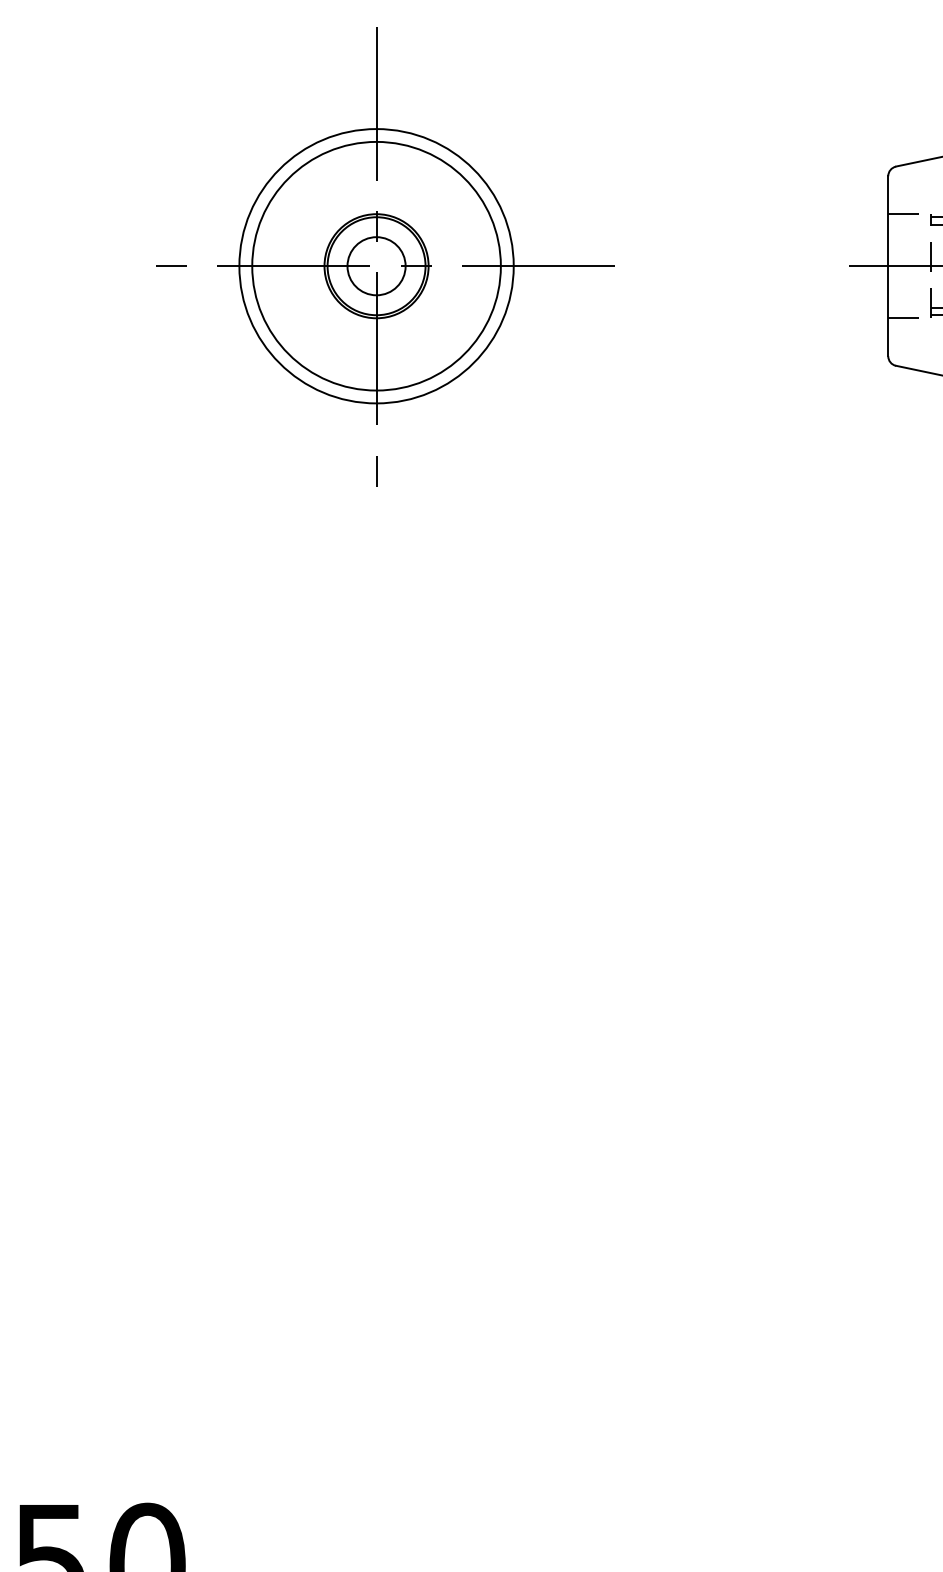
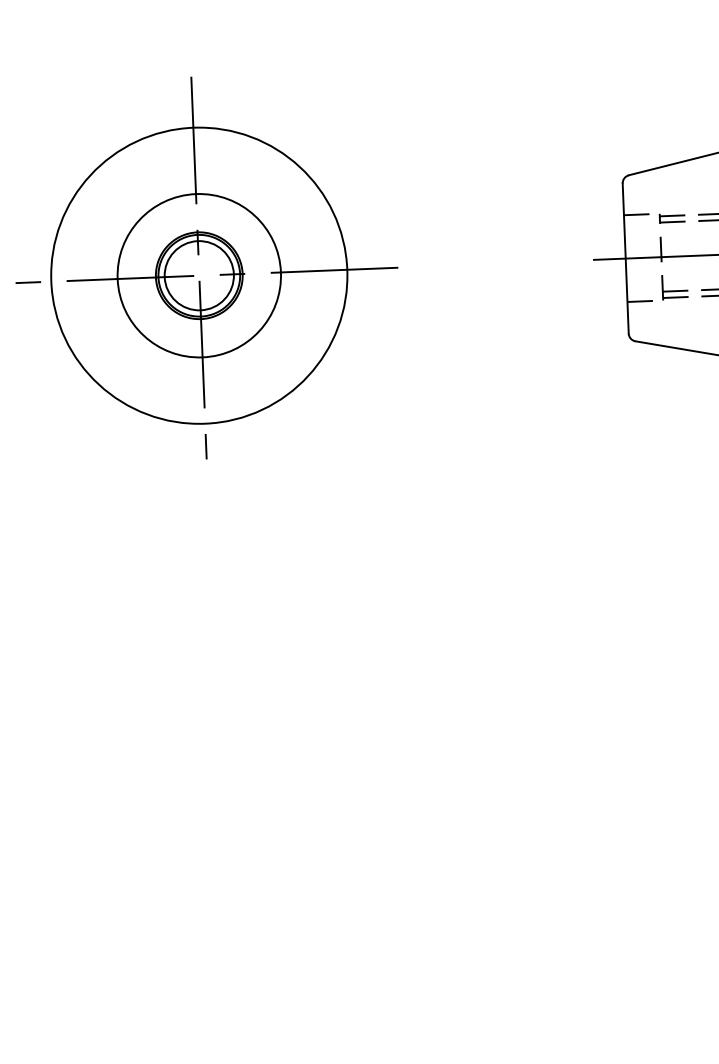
circle: (376, 265) -> (199, 275), size x1.43
circle: (376, 265) -> (199, 275), size x1.43
circle: (376, 266) -> (199, 275), size x0.71

